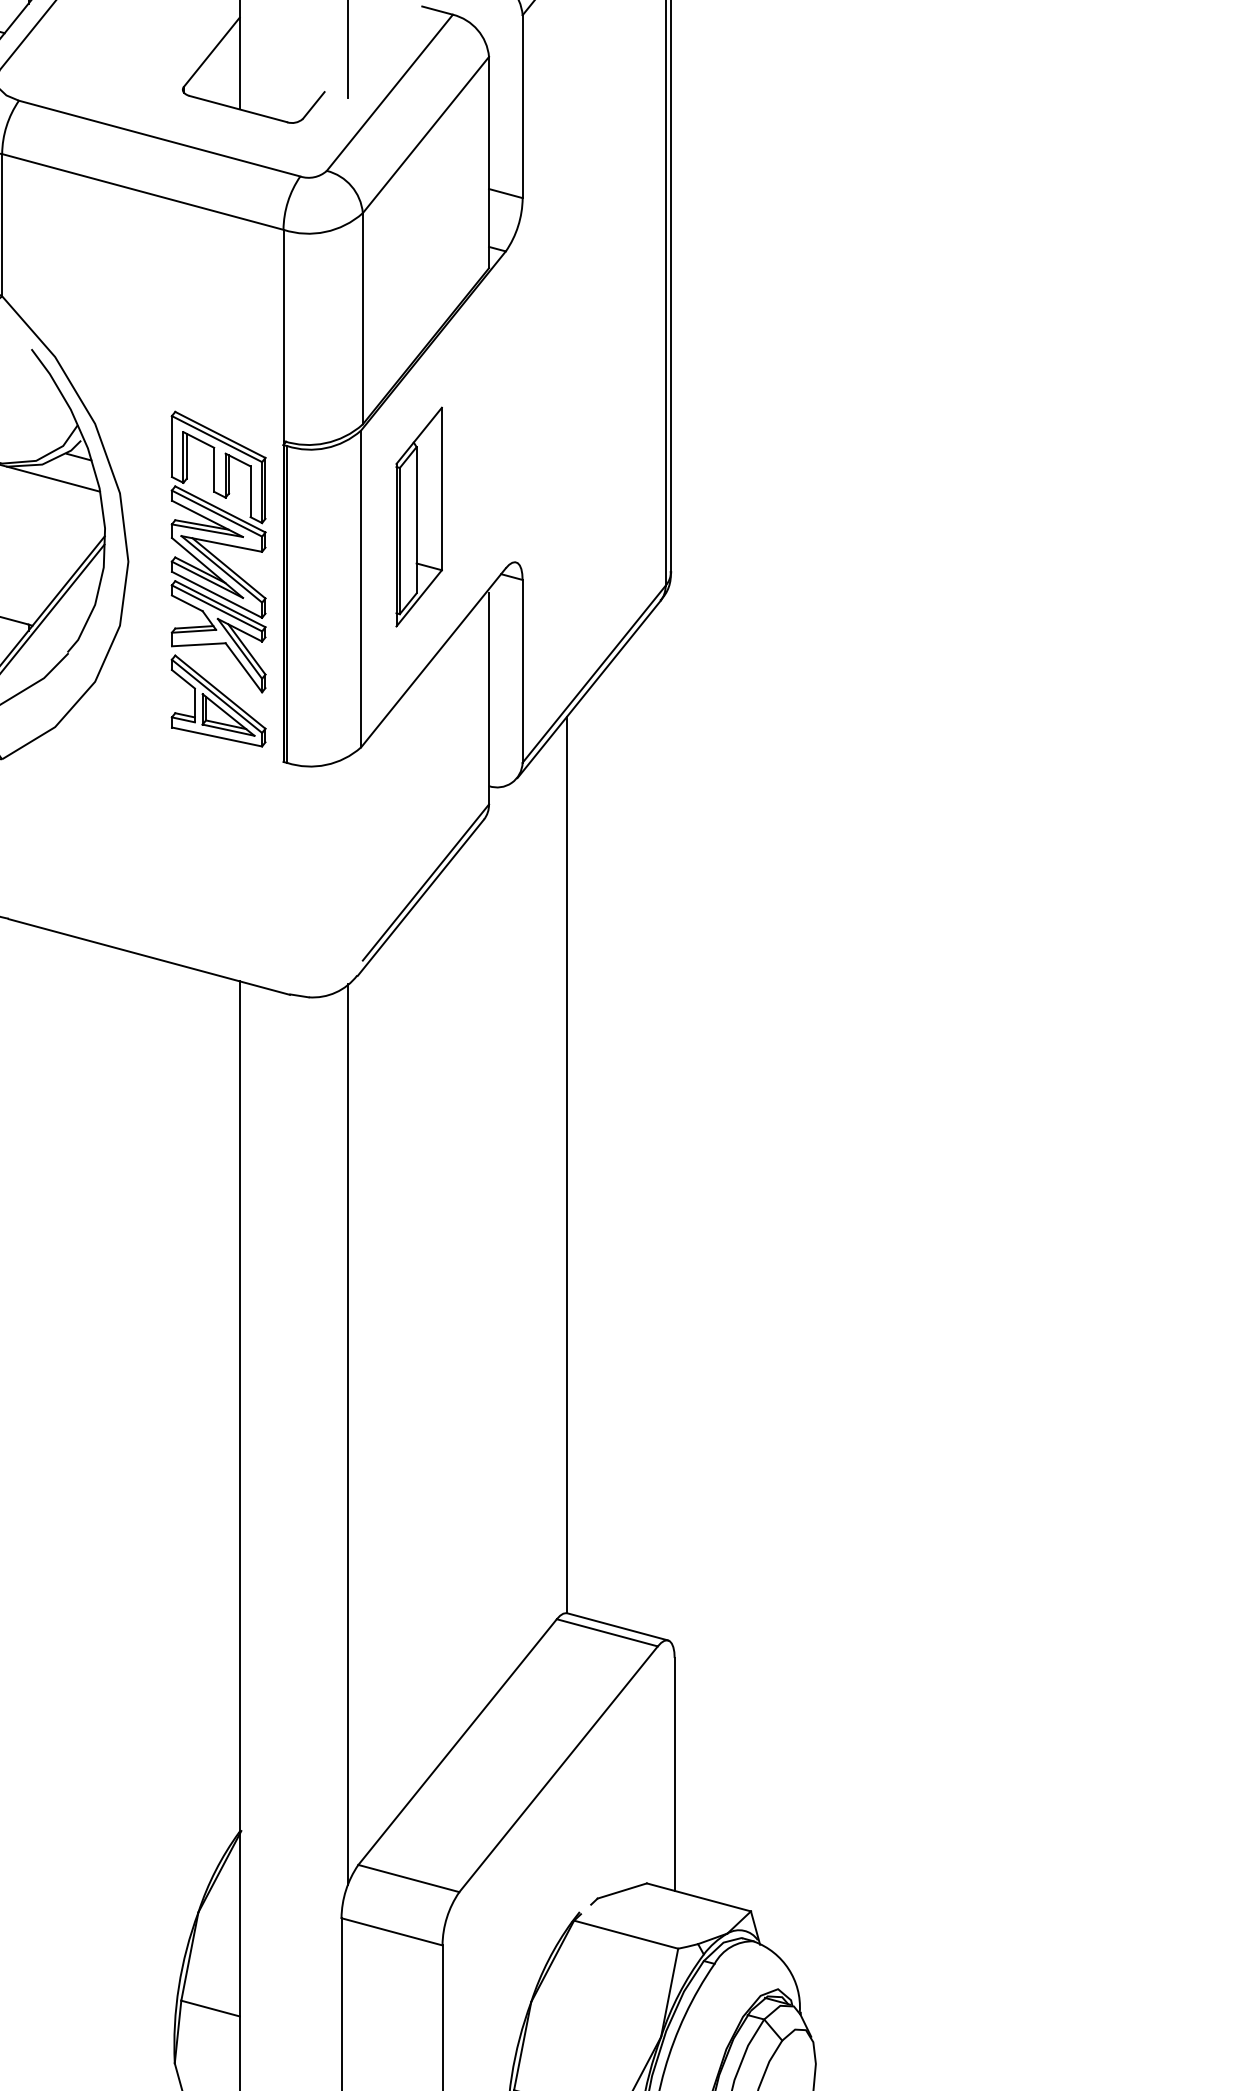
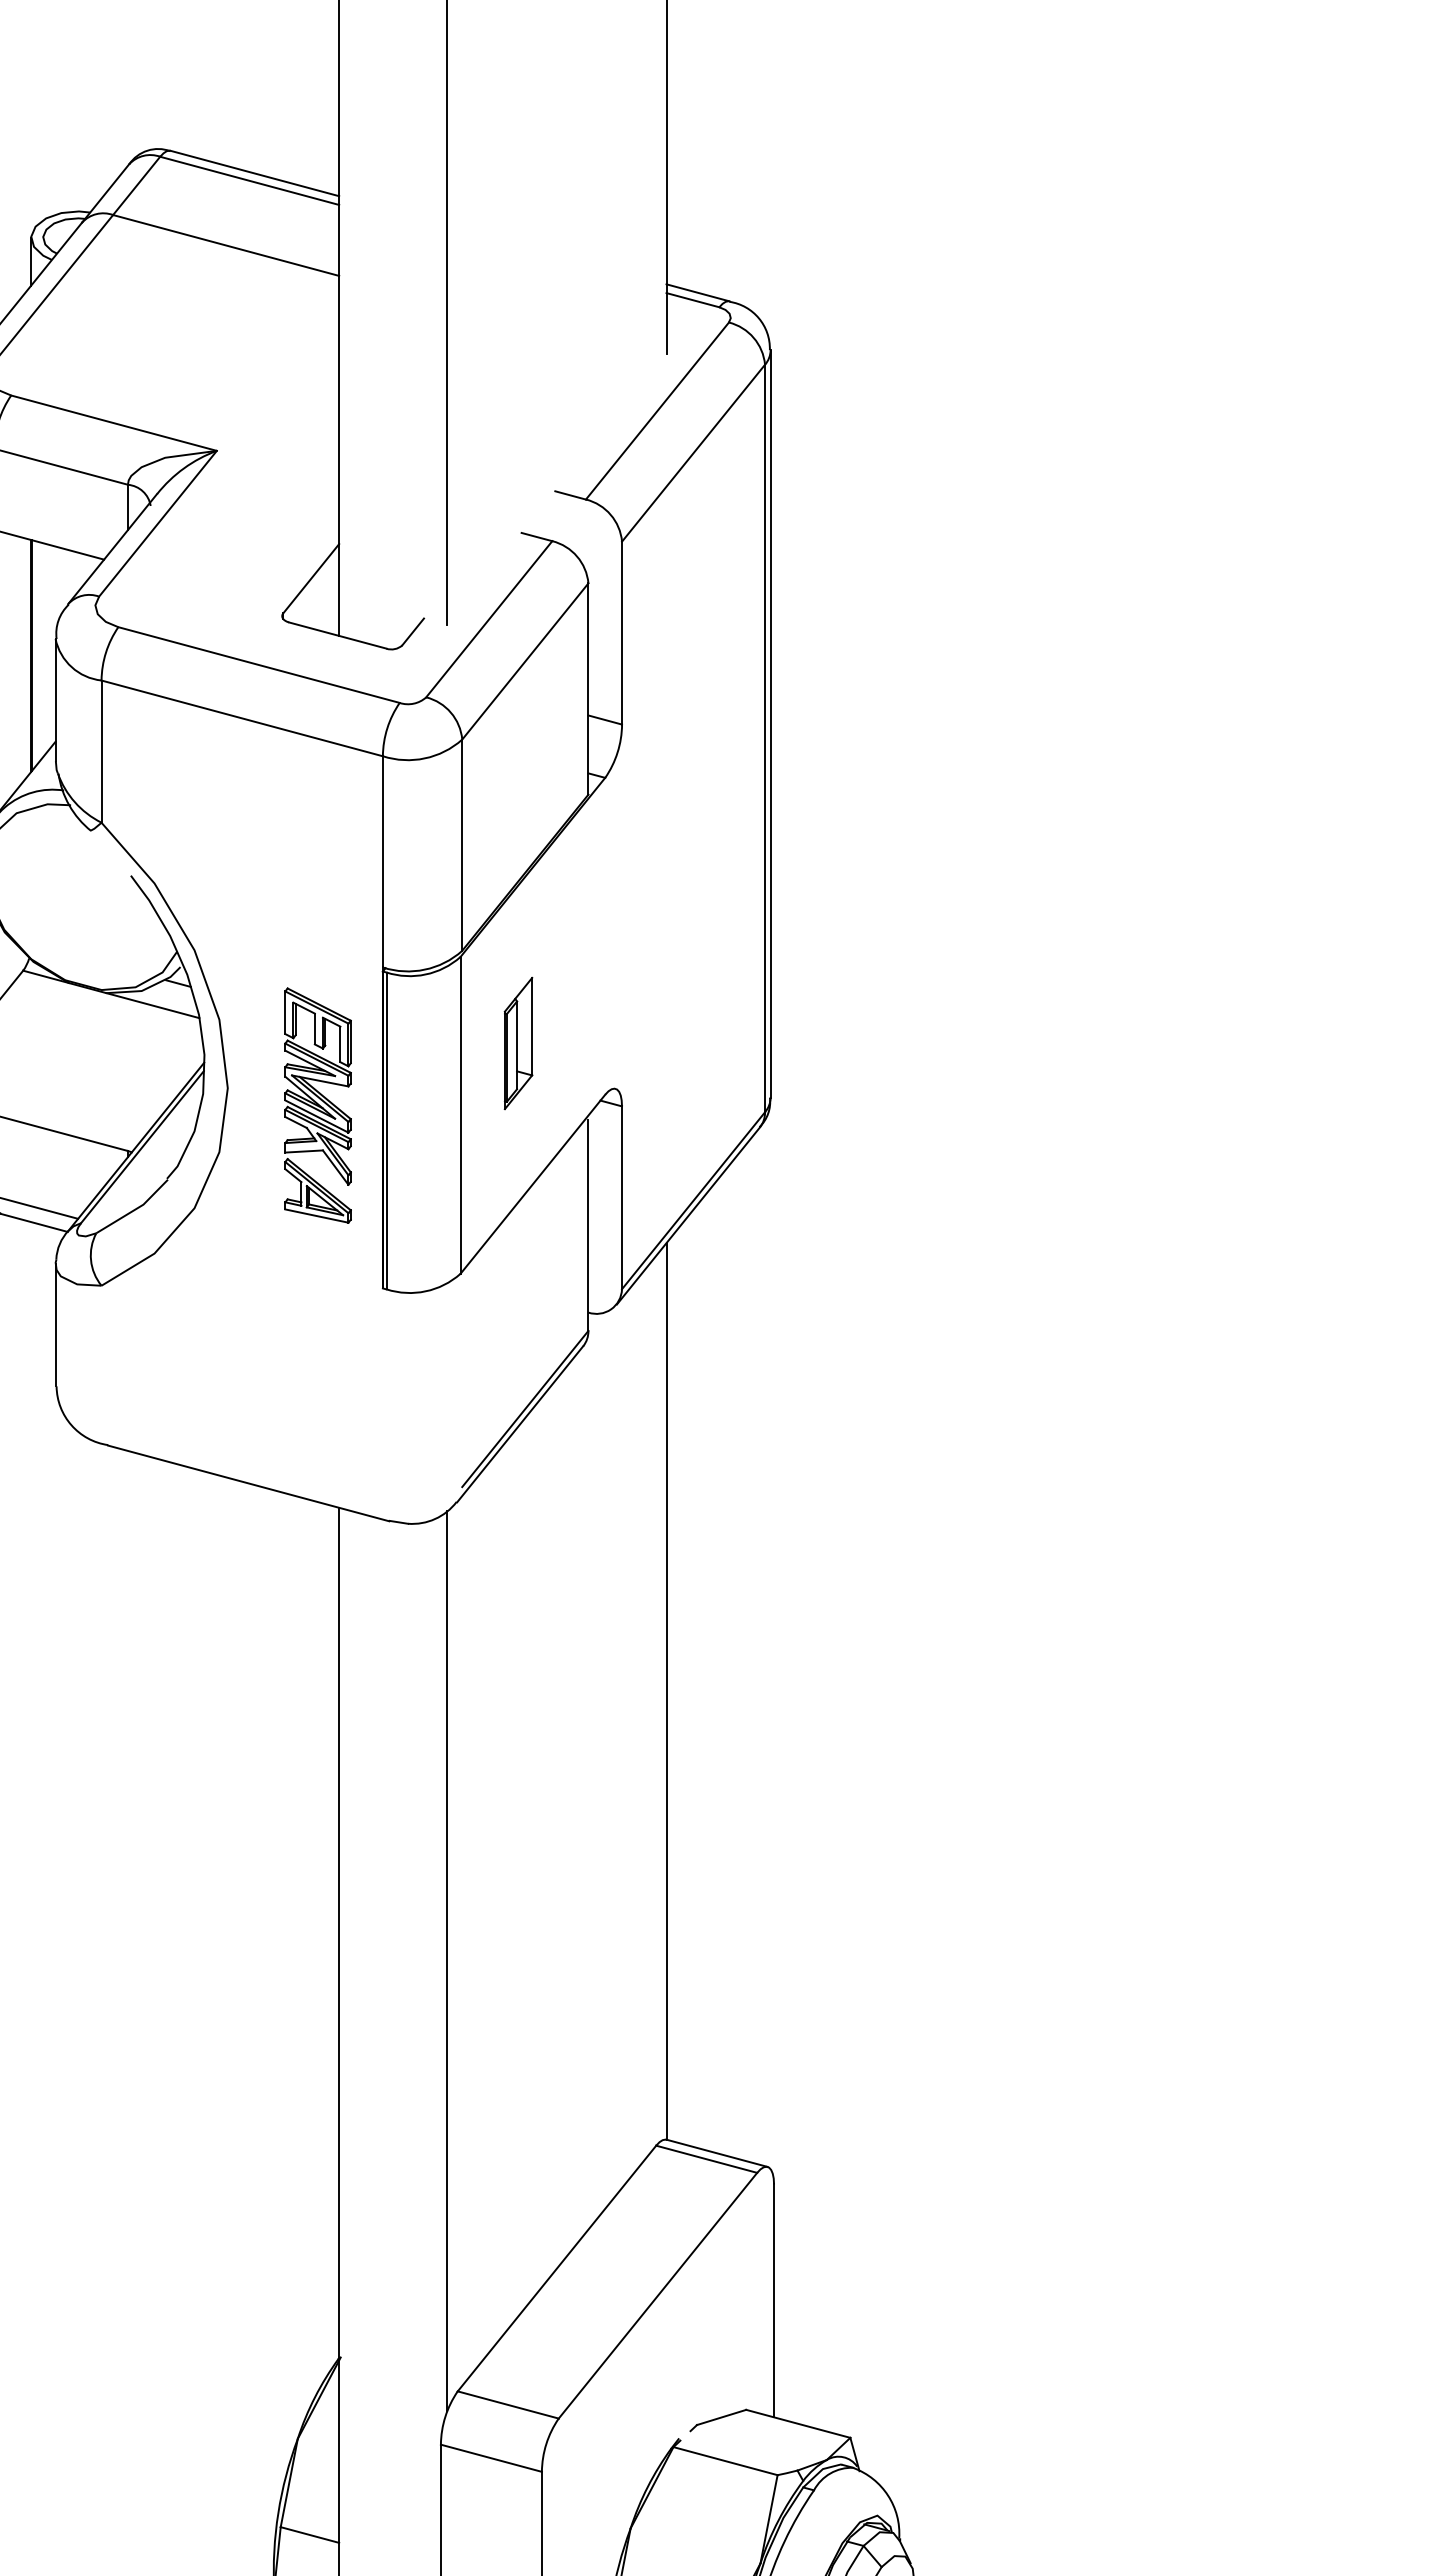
part: (419, 517) -> (518, 1043), size x0.6
part: (218, 579) -> (317, 1105), size x0.7

